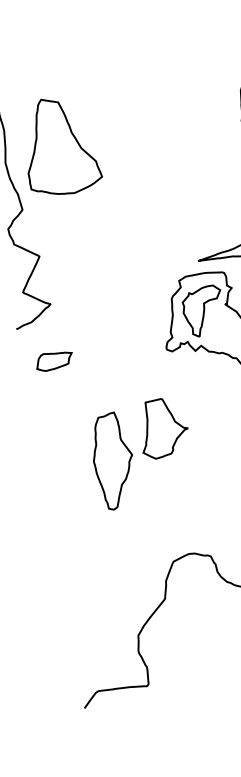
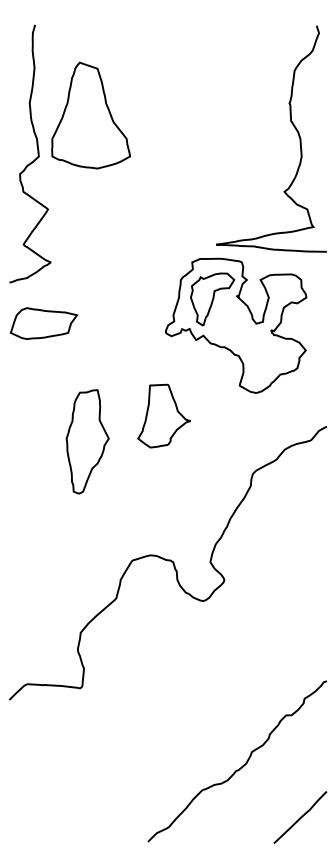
part: (59, 146) -> (90, 115), moved
part: (53, 360) -> (43, 323), size x1.67
part: (162, 427) -> (163, 415), moved

